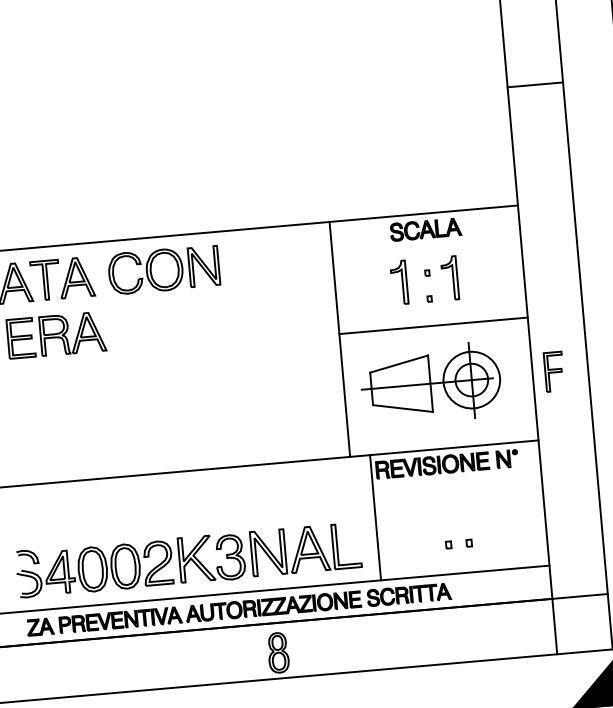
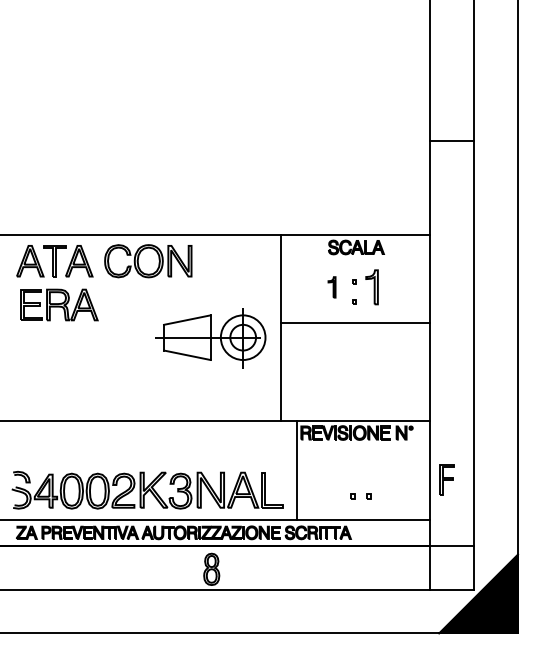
part: (398, 283) -> (331, 287), size x0.6
part: (553, 371) -> (446, 479), moved
part: (430, 384) -> (210, 338), moved

